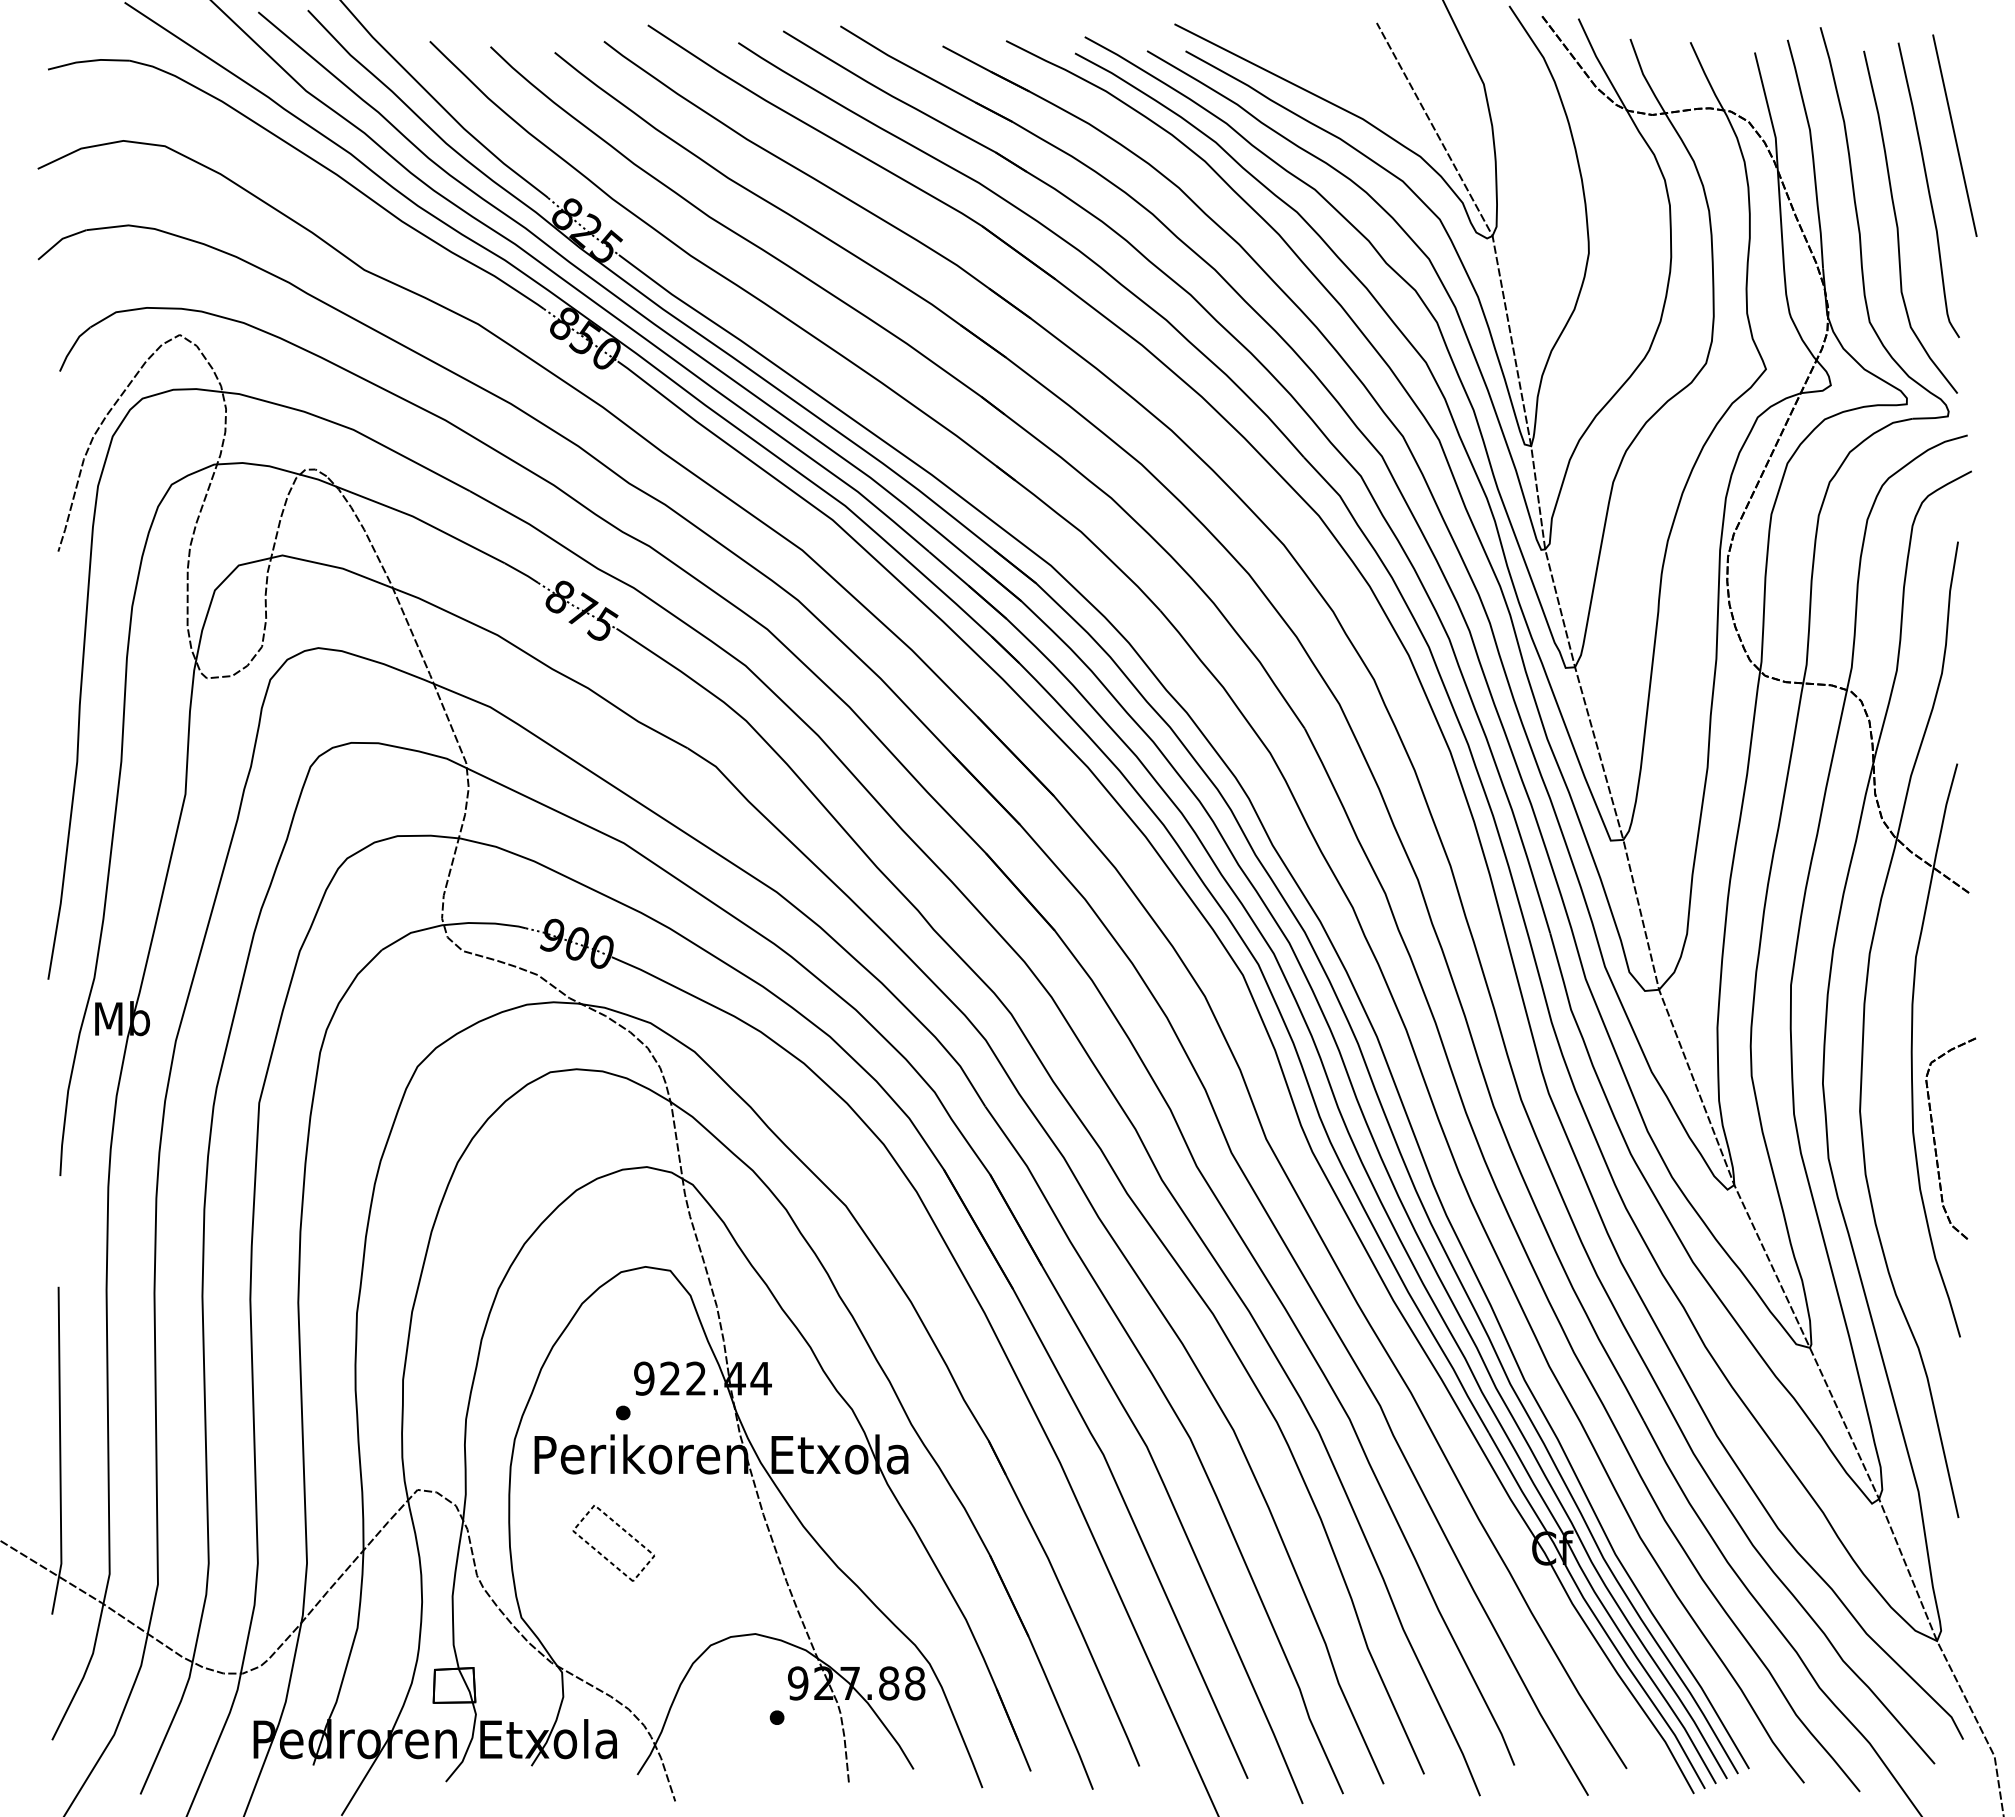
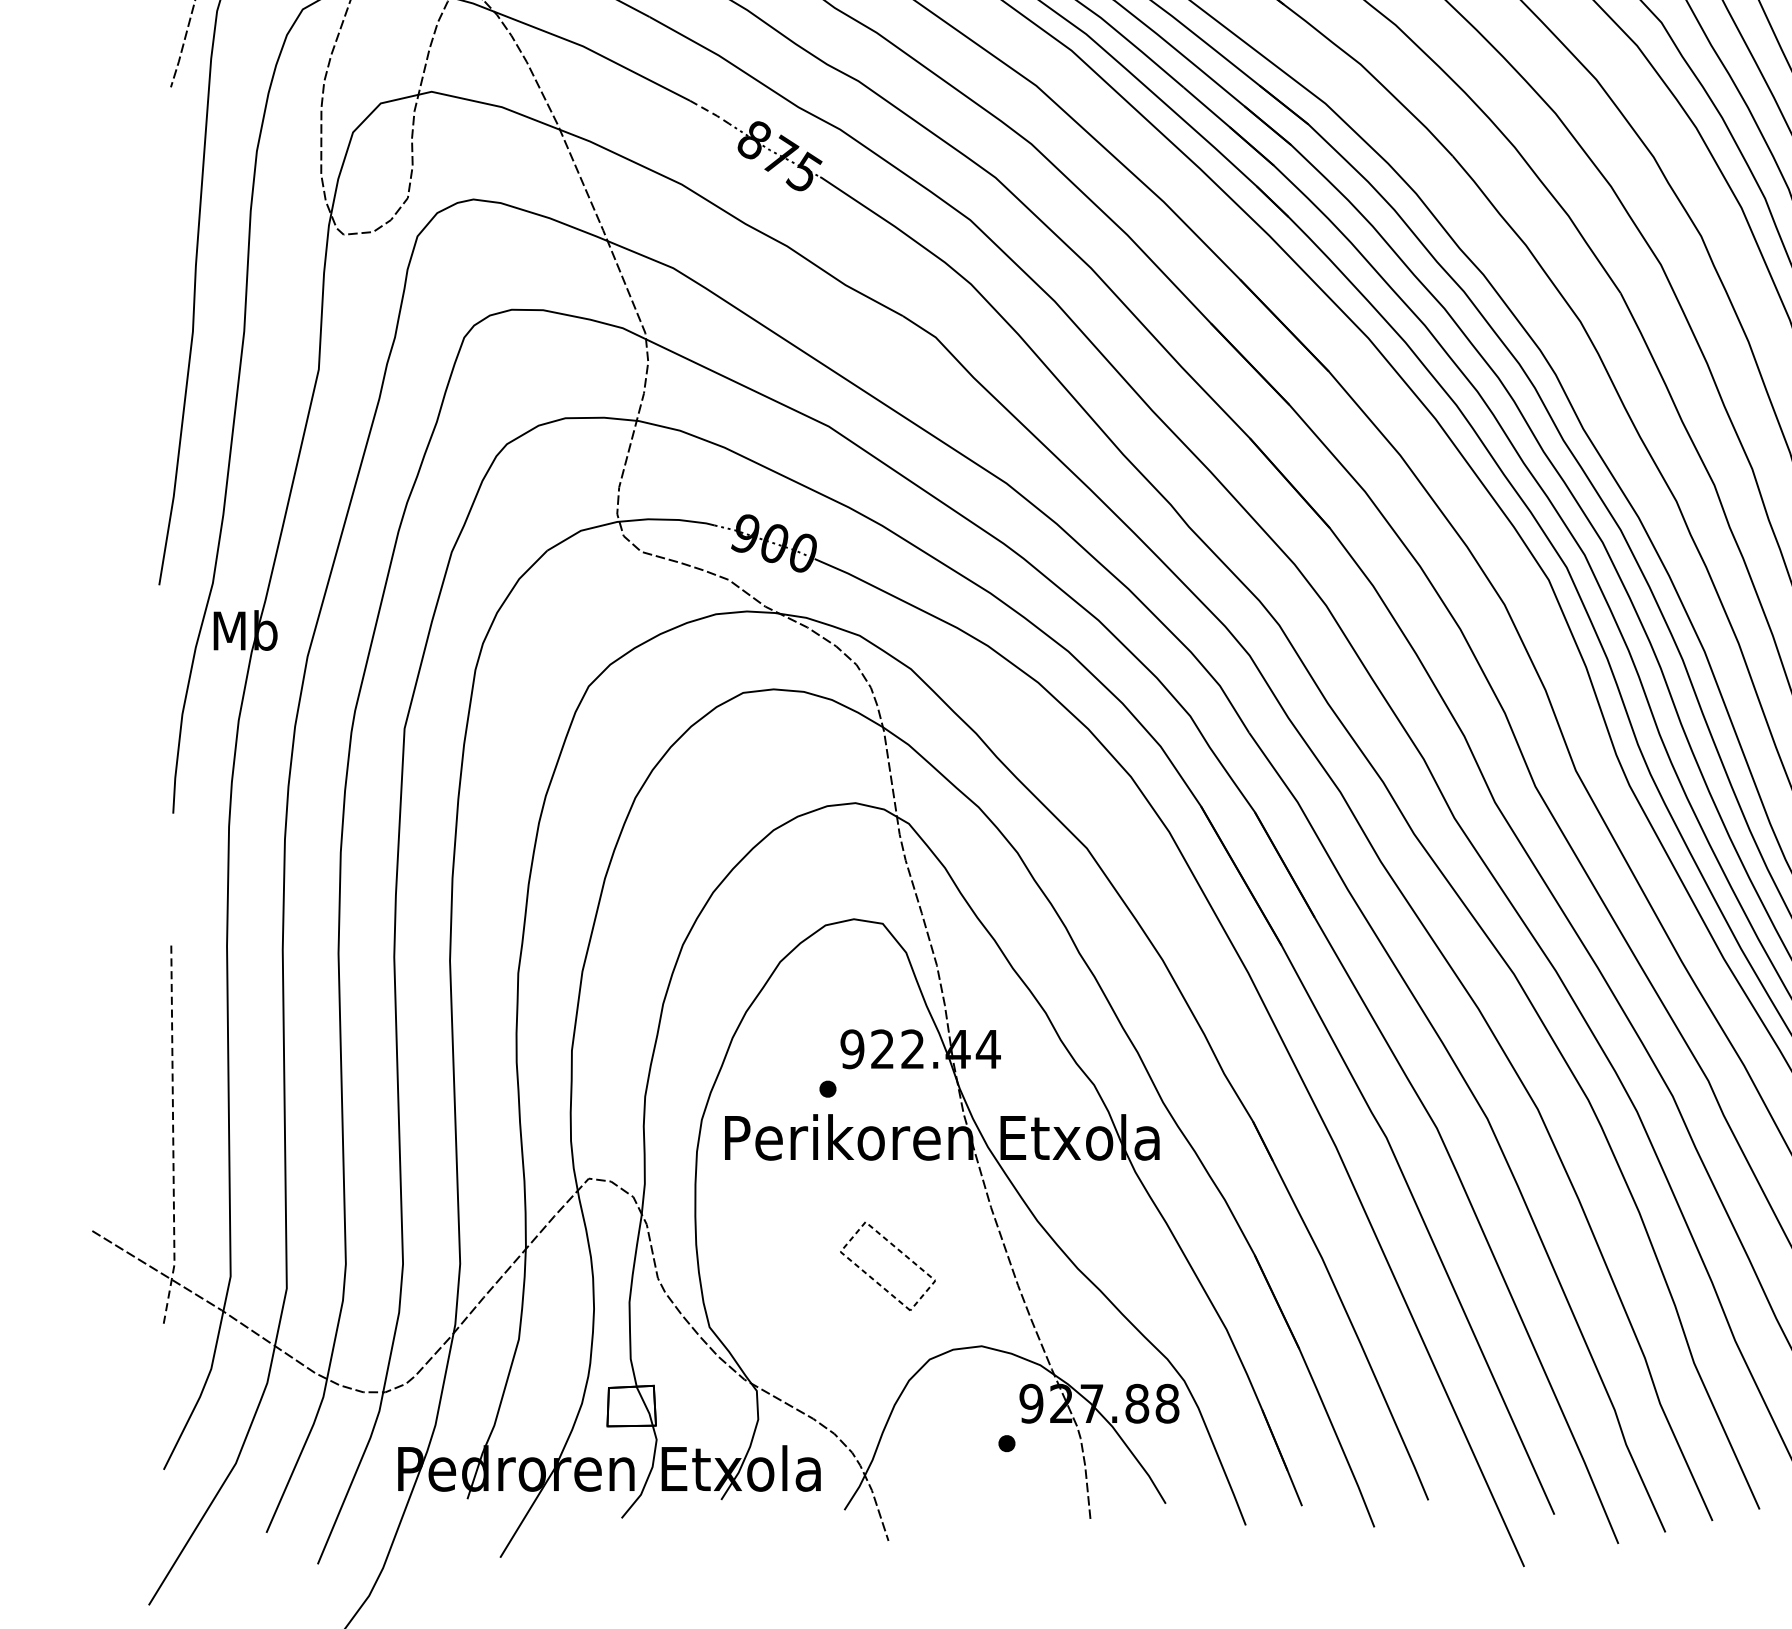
line: (522, 573) -> (710, 112), solid -> dashed
line: (60, 1451) -> (173, 1133), solid -> dashed
part: (605, 1556) -> (878, 1281), moved

